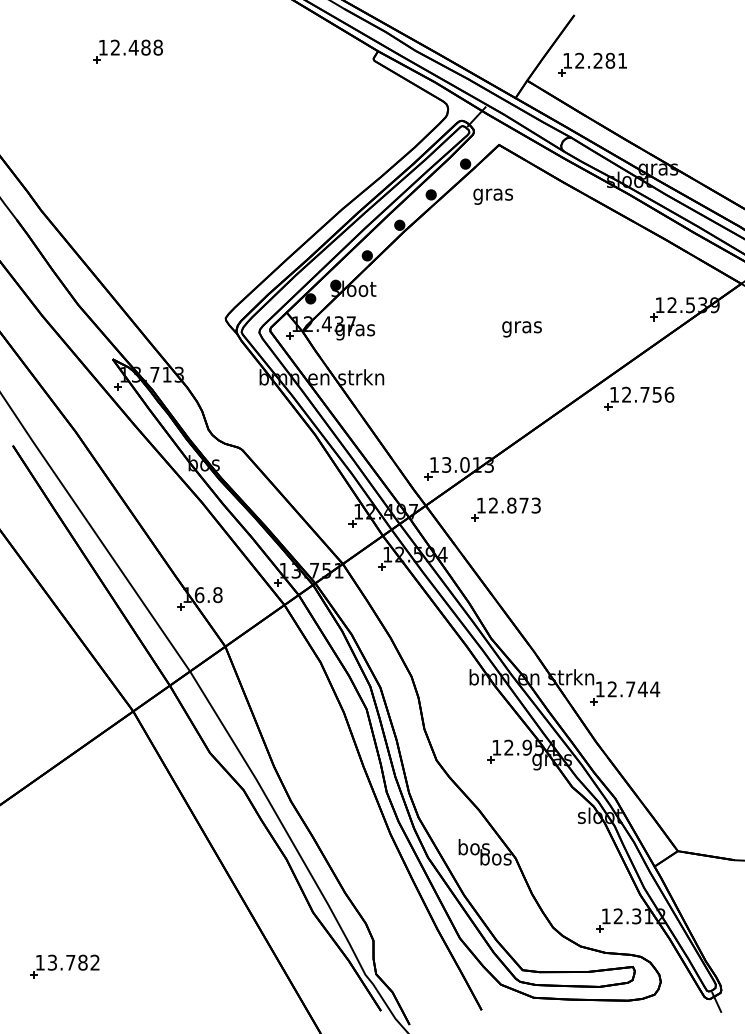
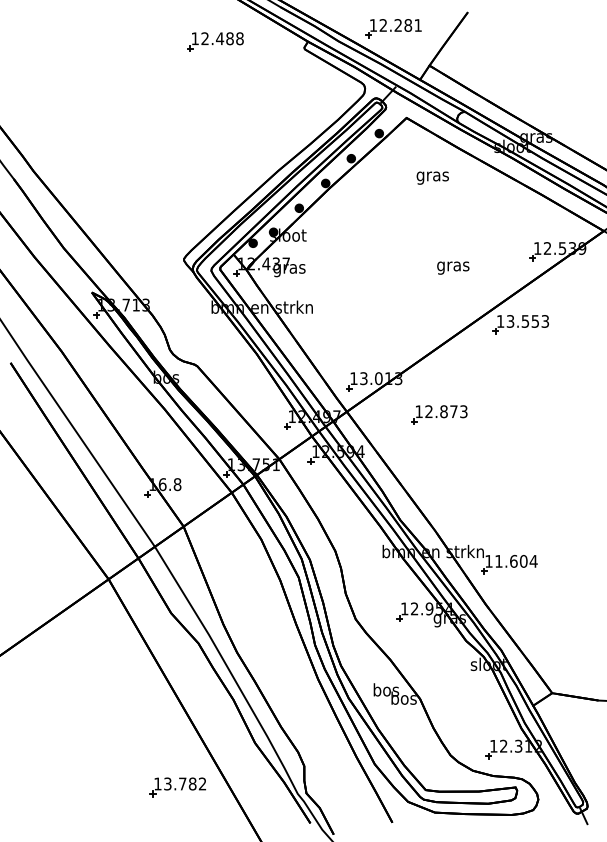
part: (128, 51) -> (215, 41), moved
part: (592, 64) -> (393, 28), moved
text: (492, 195) -> (432, 177), moved
text: (522, 328) -> (453, 267), moved
text: (647, 394) -> (527, 321), 12.756 -> 13.553
part: (506, 509) -> (439, 414), moved
text: (627, 688) -> (511, 560), 12.744 -> 11.604
part: (64, 966) -> (177, 787), moved

